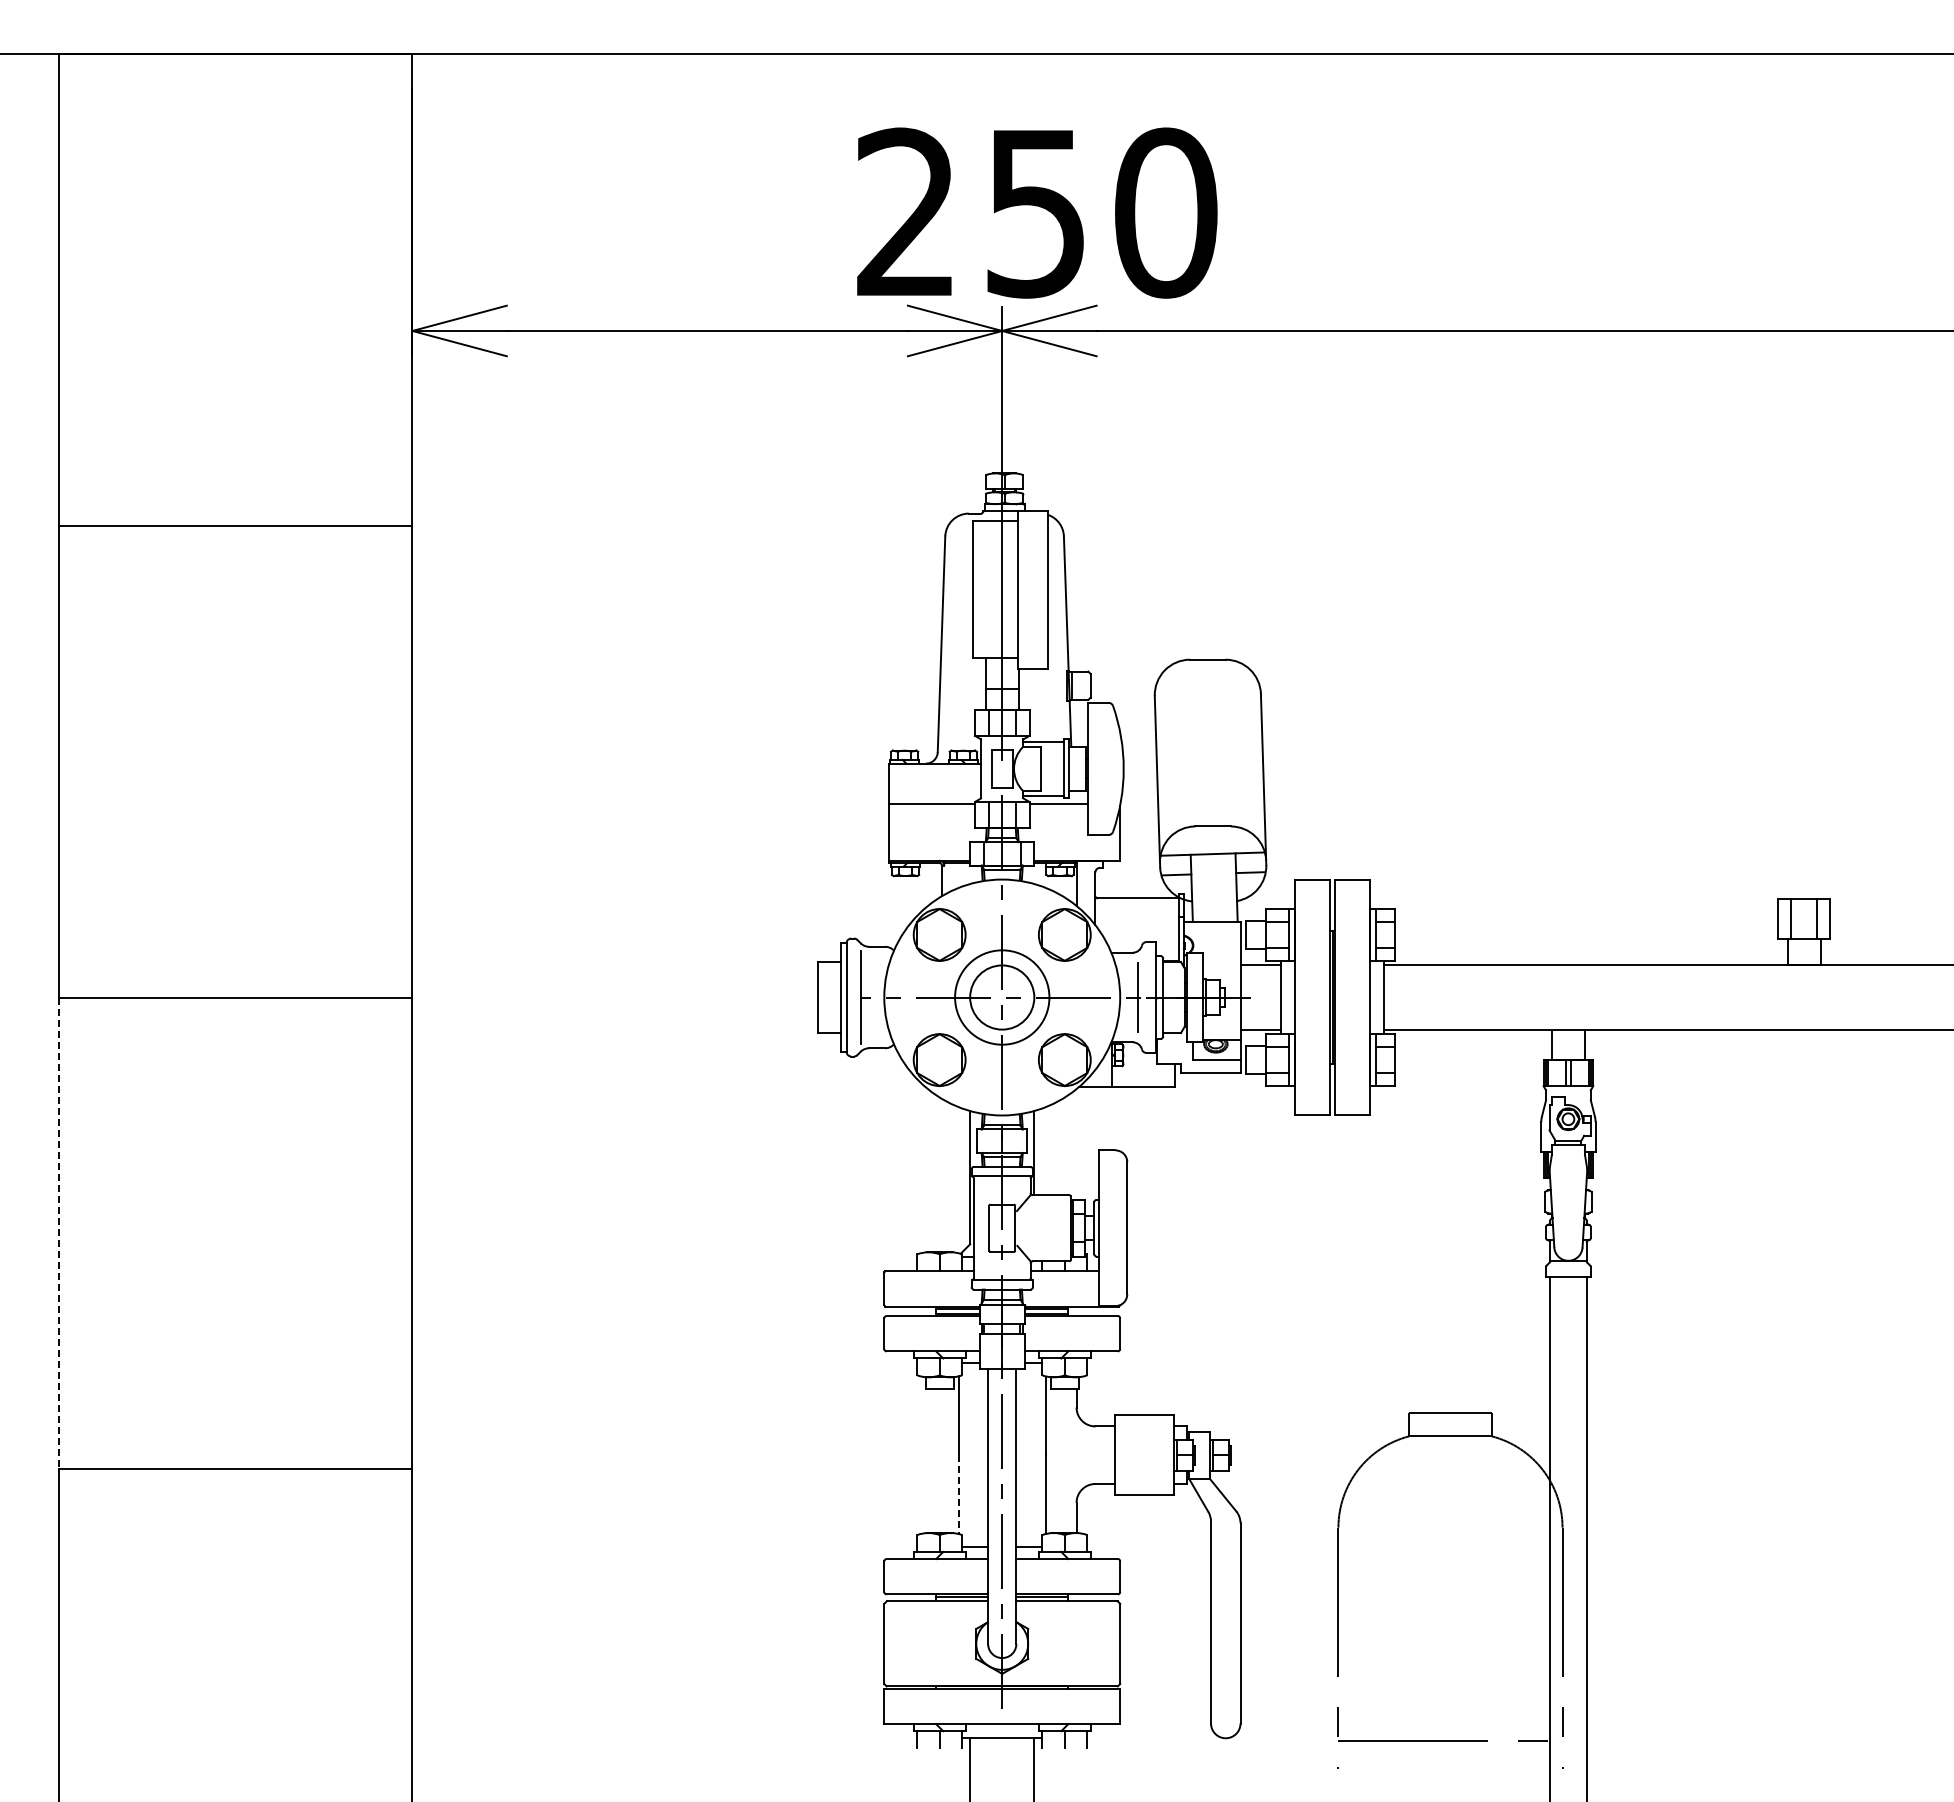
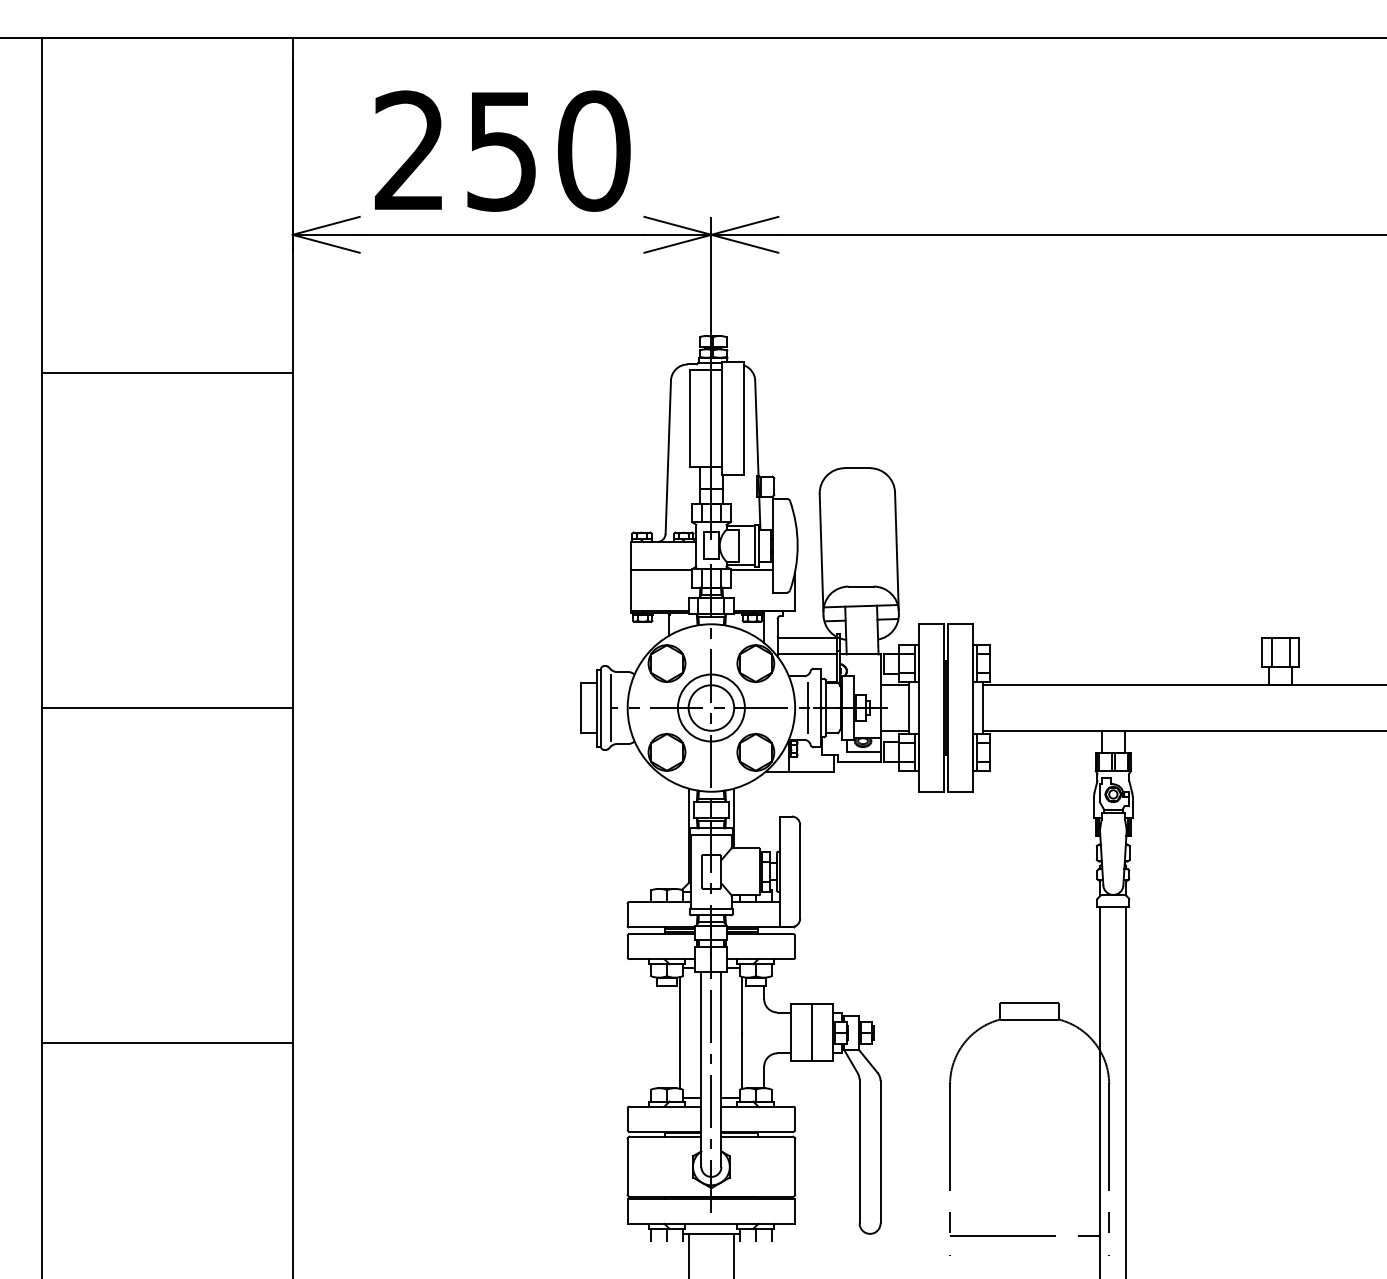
text: (1037, 212) -> (502, 150), moved
line: (1137, 921) -> (807, 654), added
line: (58, 1233) -> (41, 875), dashed -> solid
line: (1144, 1455) -> (812, 1033), added
line: (958, 1495) -> (680, 1061), dashed -> solid

